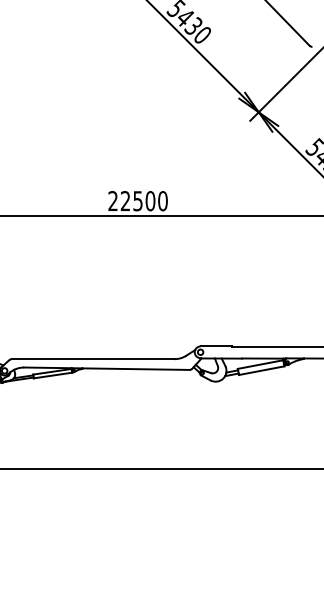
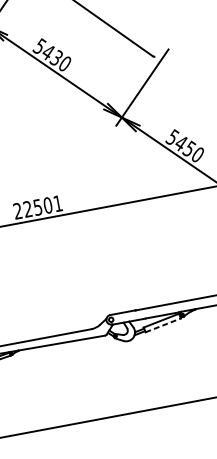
text: (162, 201) -> (57, 203), 22500 -> 22501
line: (262, 370) -> (163, 325), solid -> dashed

